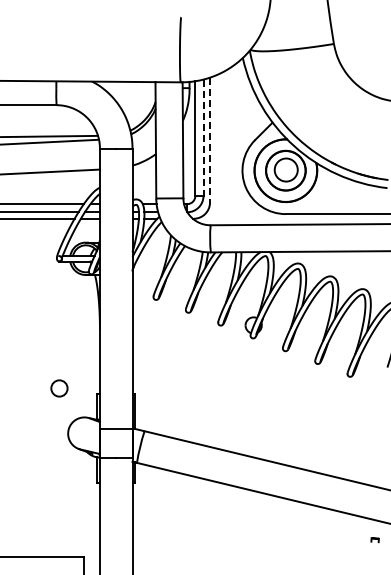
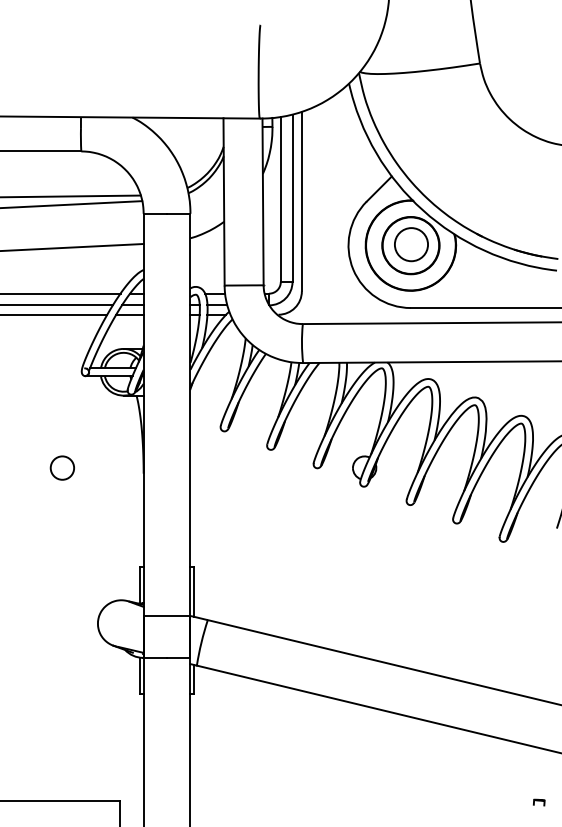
line: (203, 138) -> (292, 199), dashed -> solid
line: (210, 140) -> (302, 202), dashed -> solid
circle: (59, 388) -> (62, 468), moved
part: (374, 539) -> (538, 801), moved

